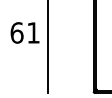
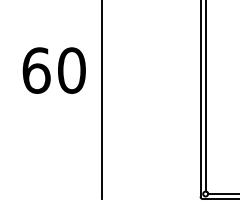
text: (33, 32) -> (71, 69), 61 -> 60

